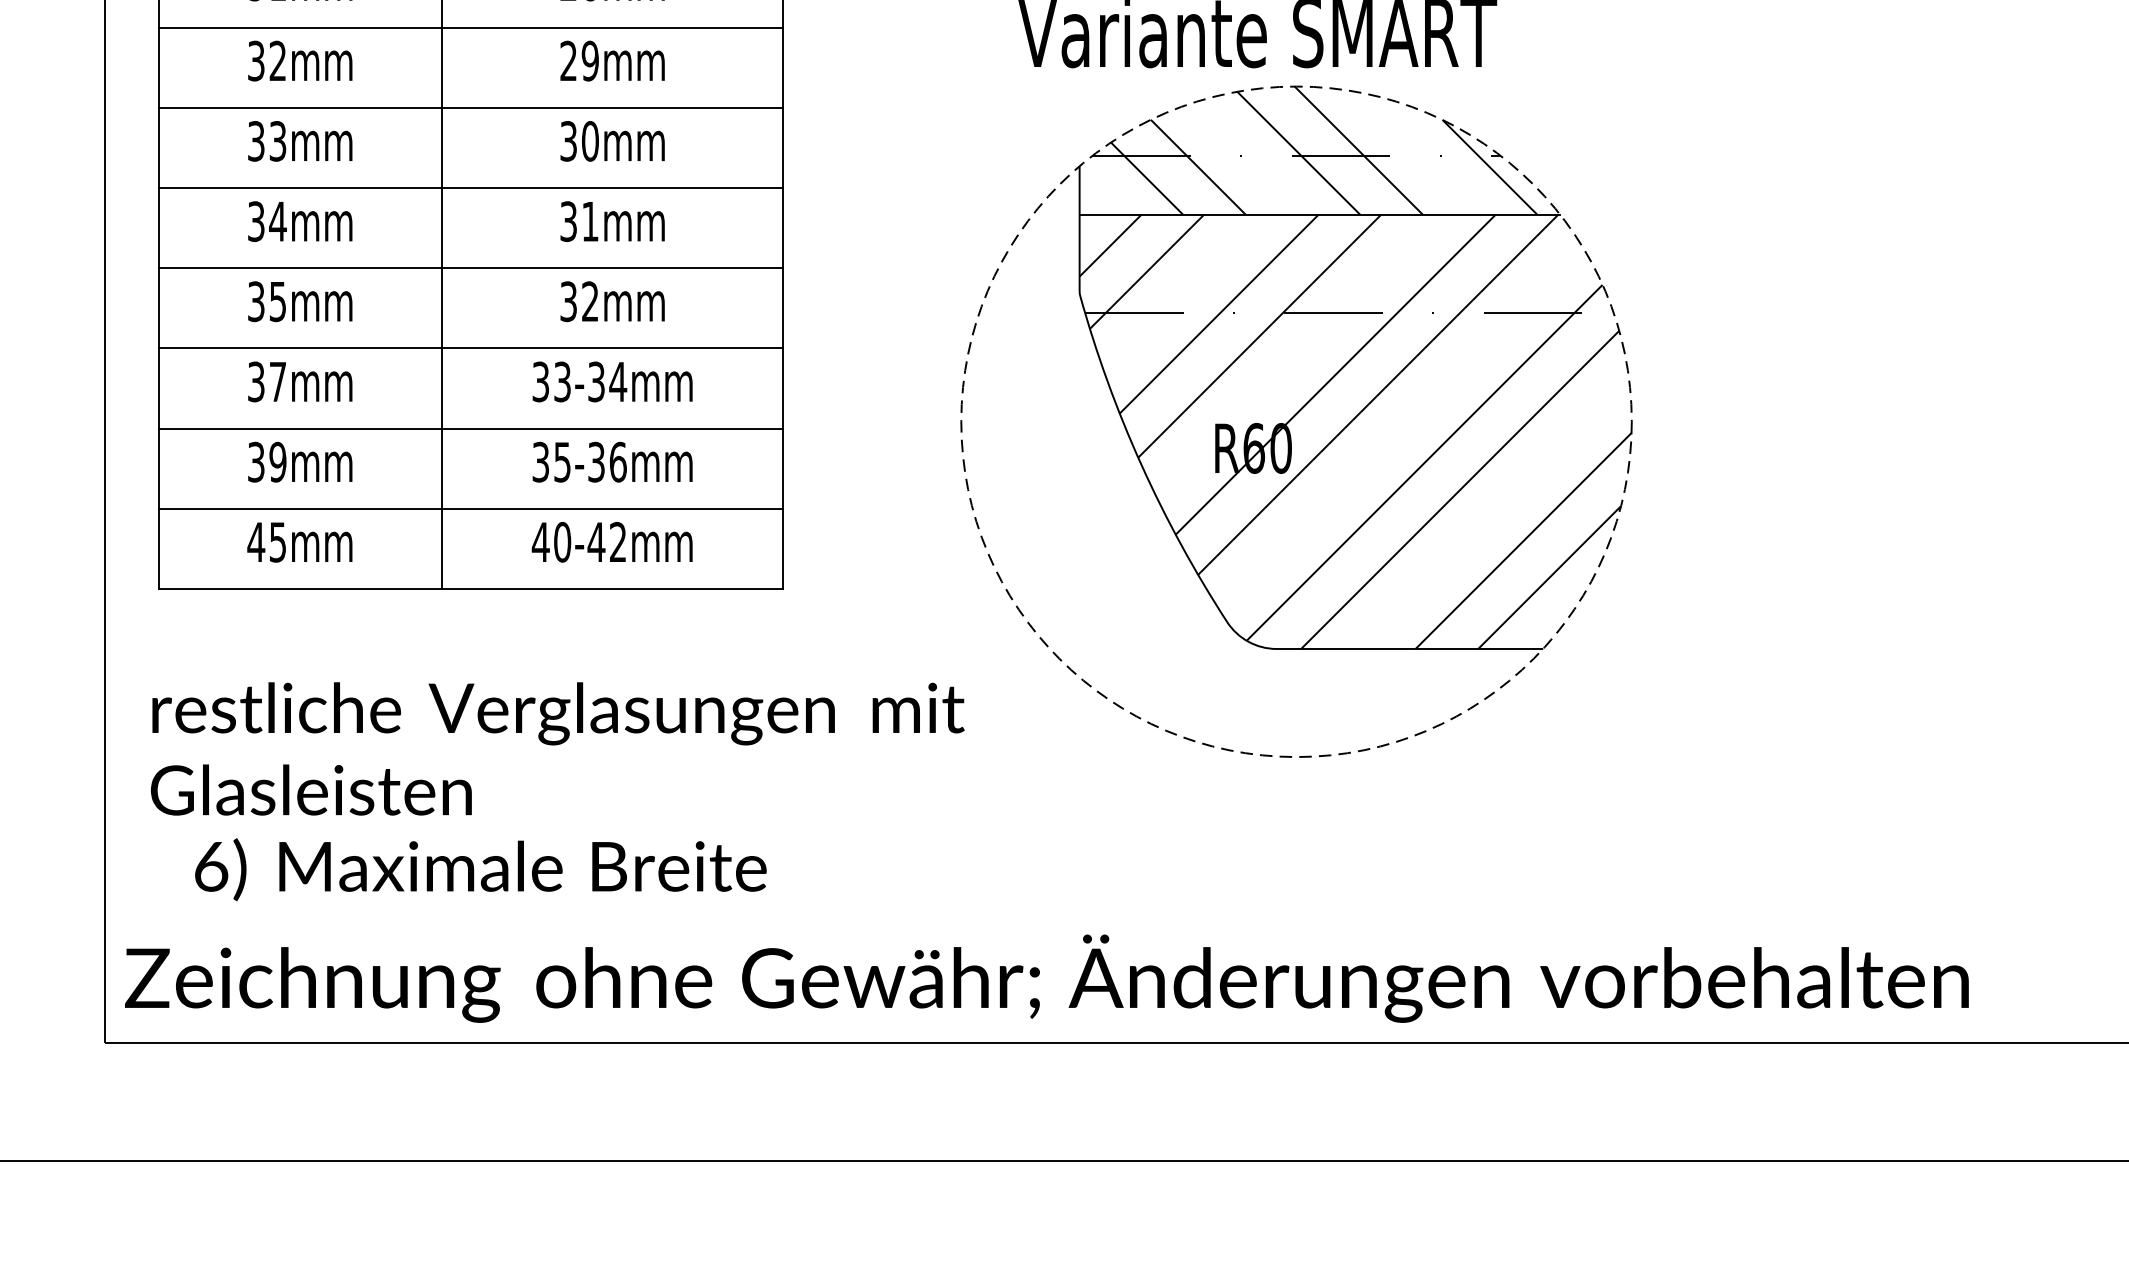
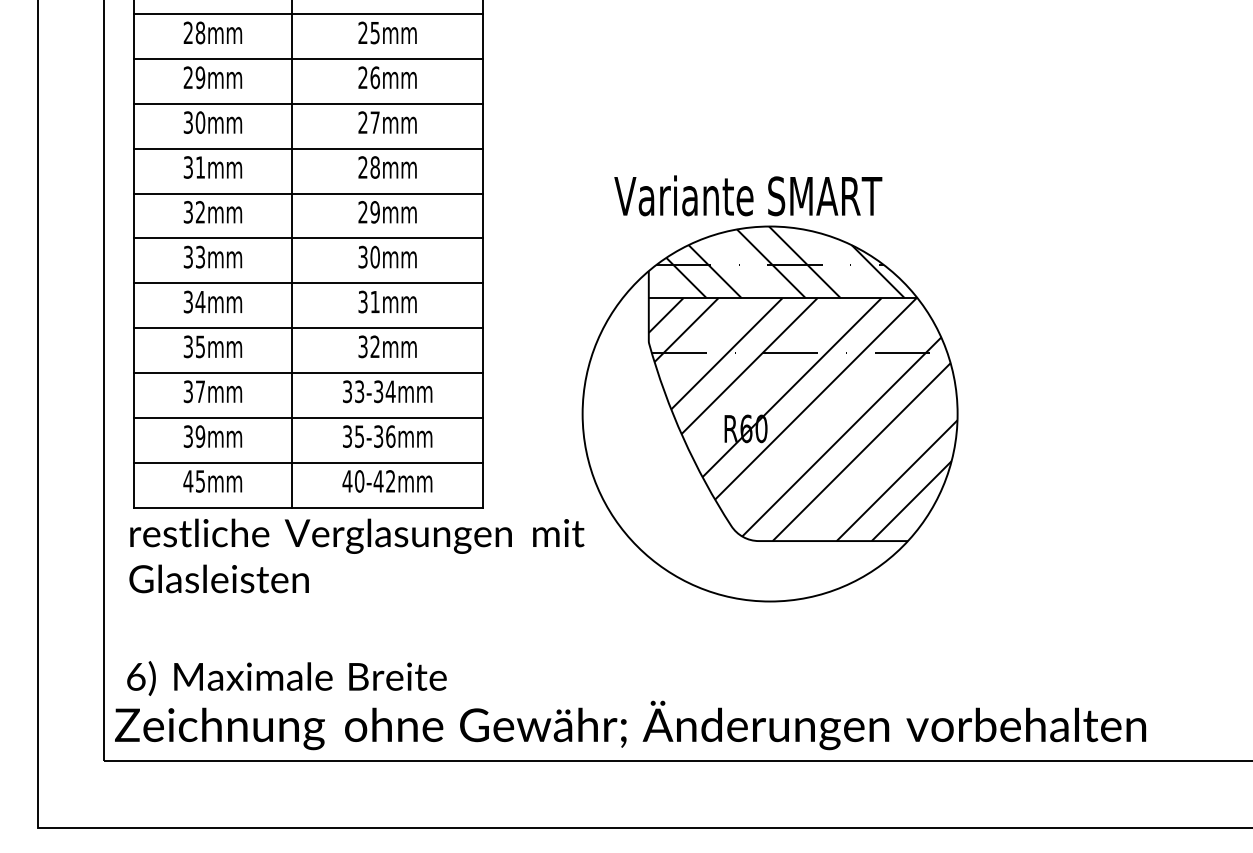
circle: (1295, 420) -> (769, 413), dashed -> solid
text: (556, 748) -> (356, 555), moved
text: (480, 869) -> (286, 678), moved

